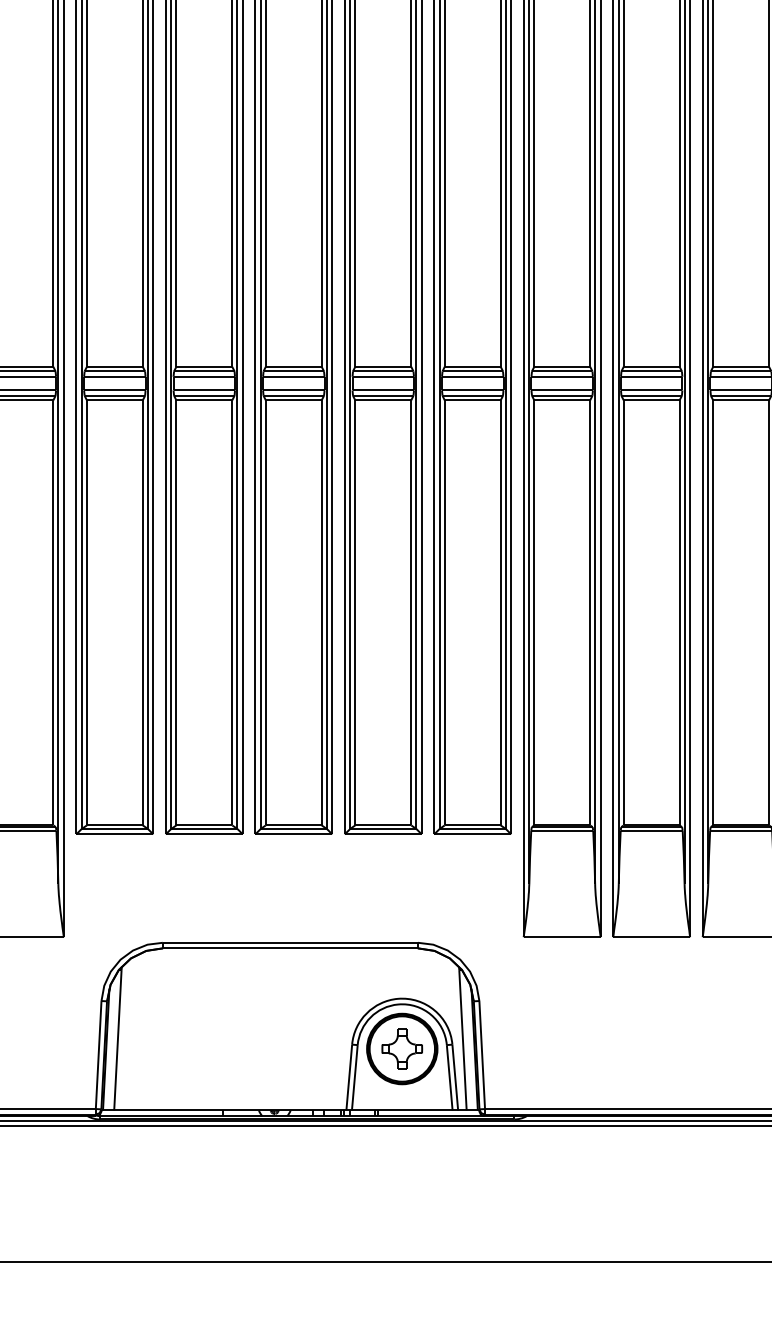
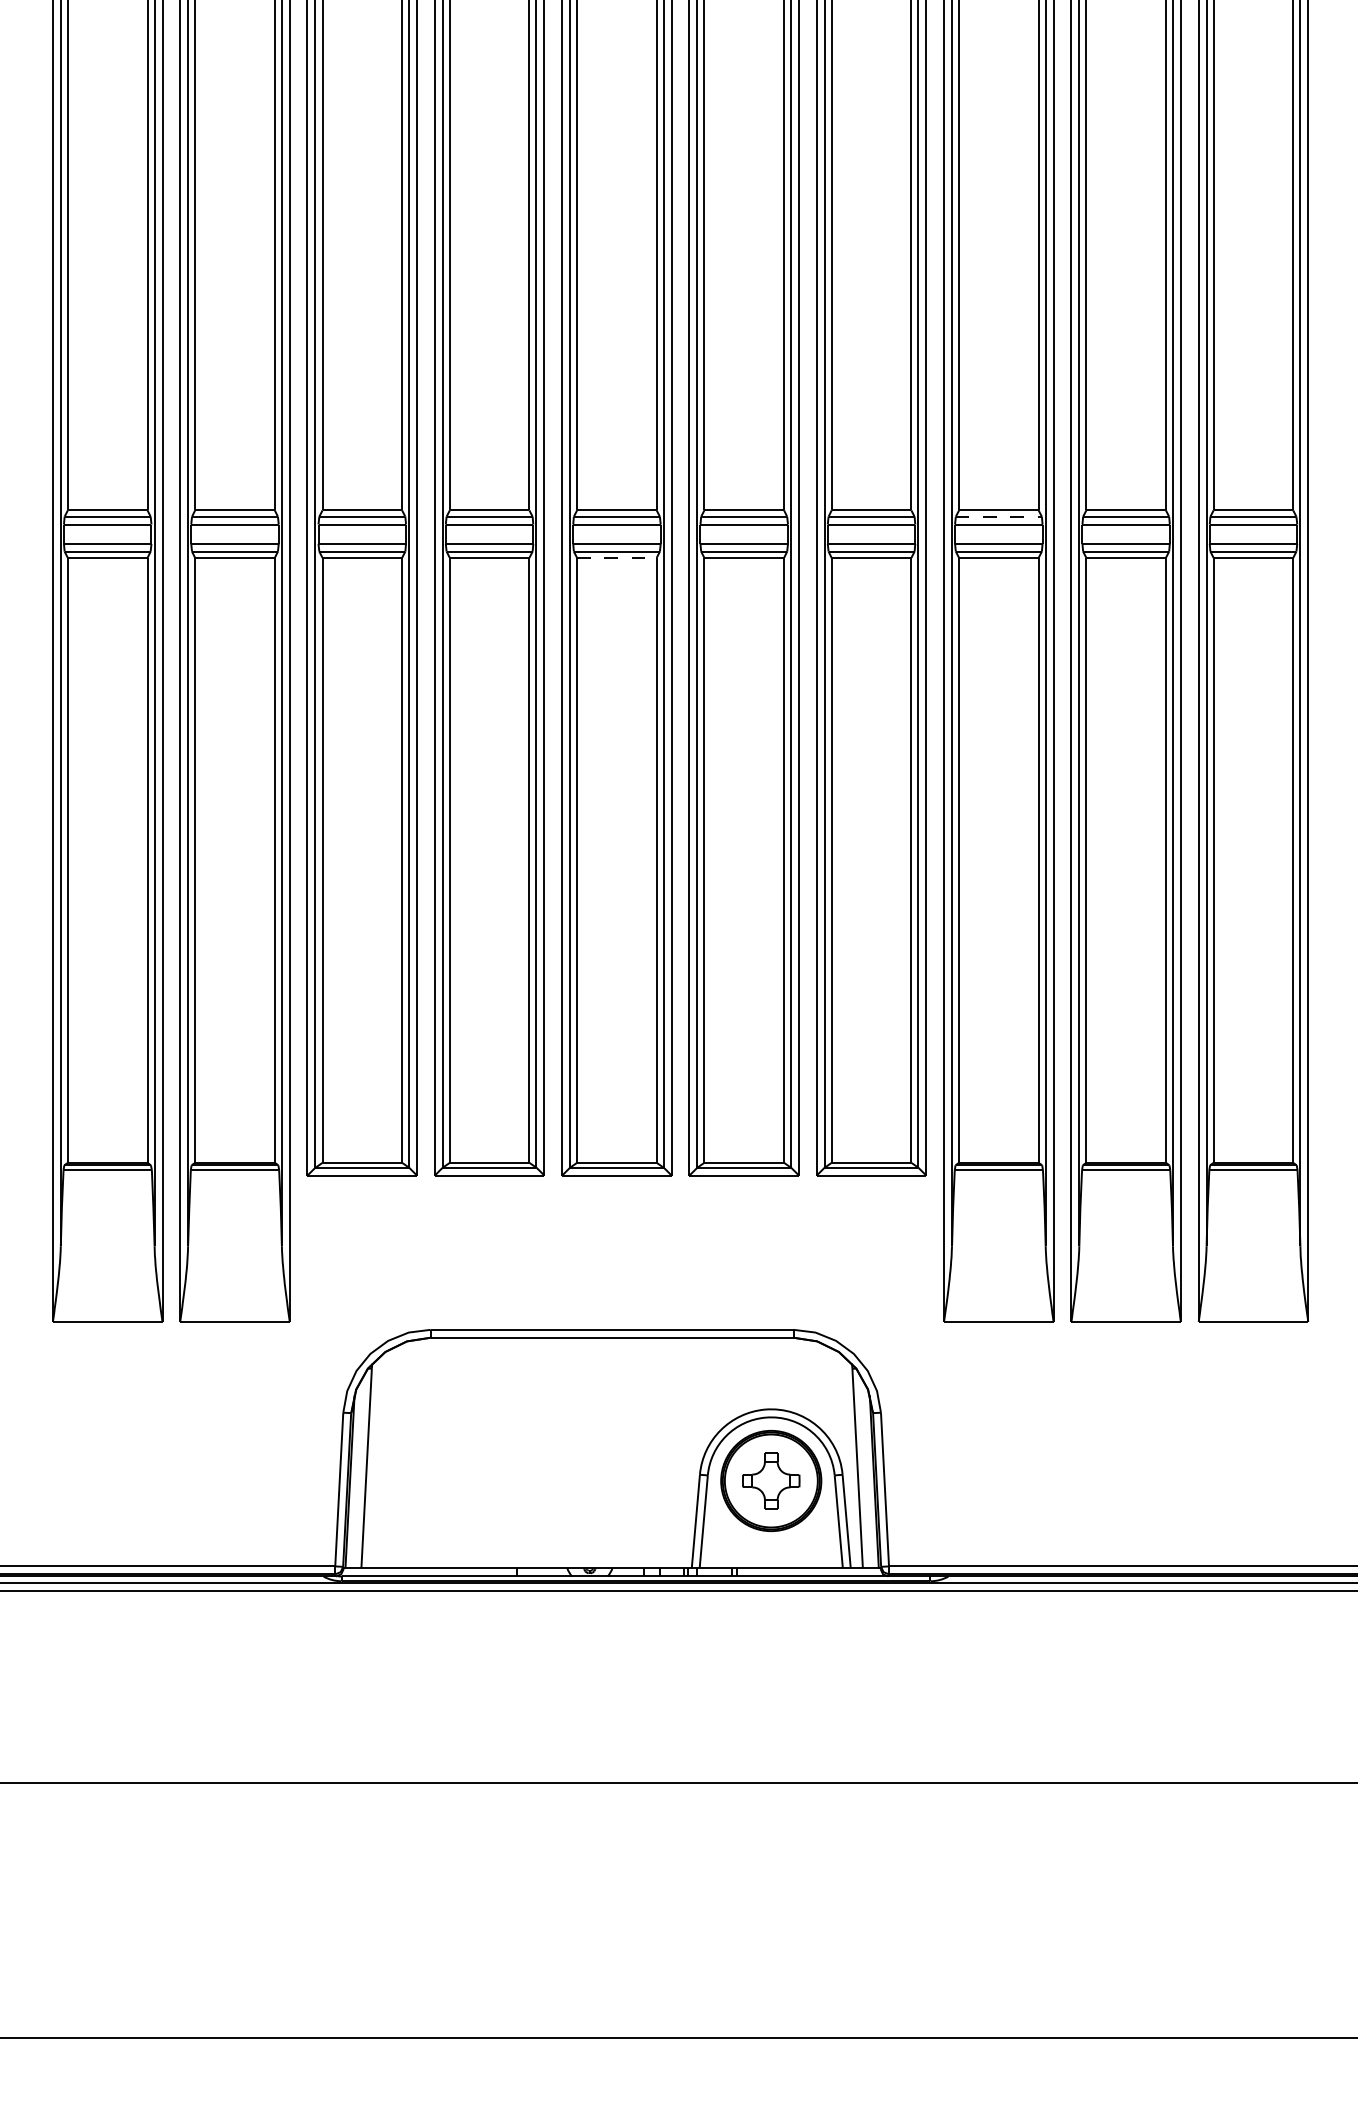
line: (562, 371) -> (999, 516), solid -> dashed
line: (293, 400) -> (616, 558), solid -> dashed

